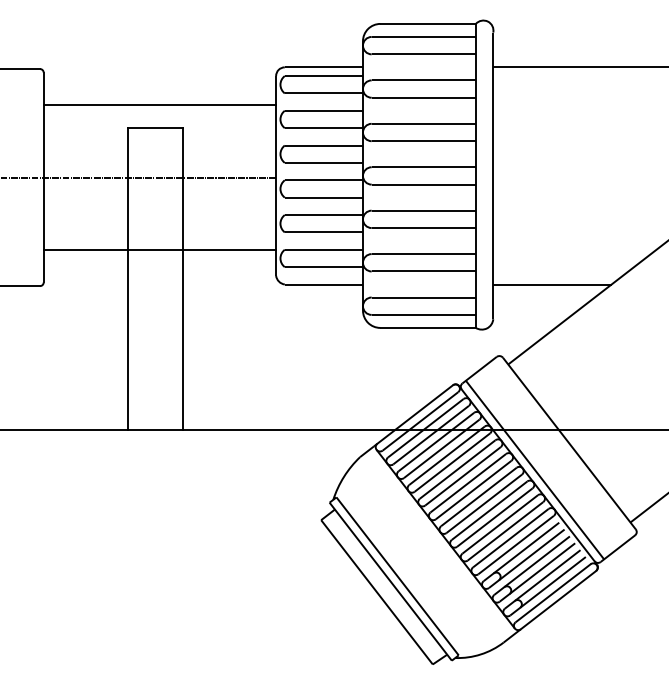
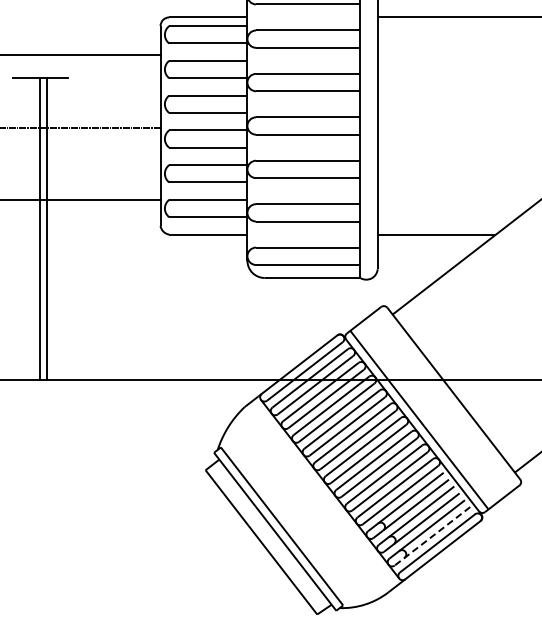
line: (128, 278) -> (39, 228), moved
line: (183, 278) -> (46, 228), moved
line: (548, 586) -> (432, 536), solid -> dashed

